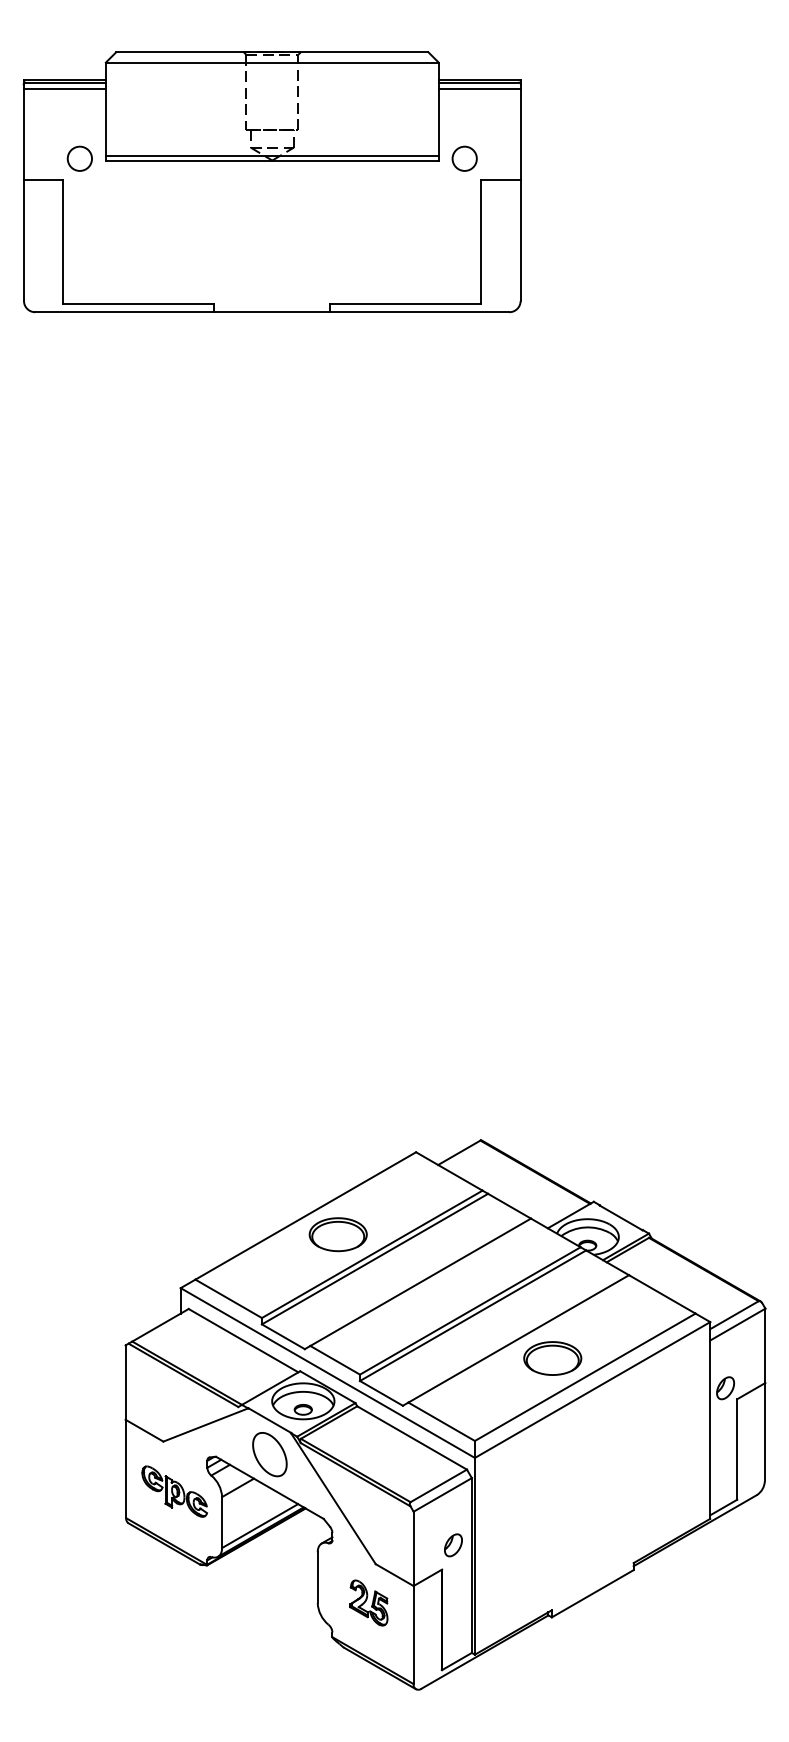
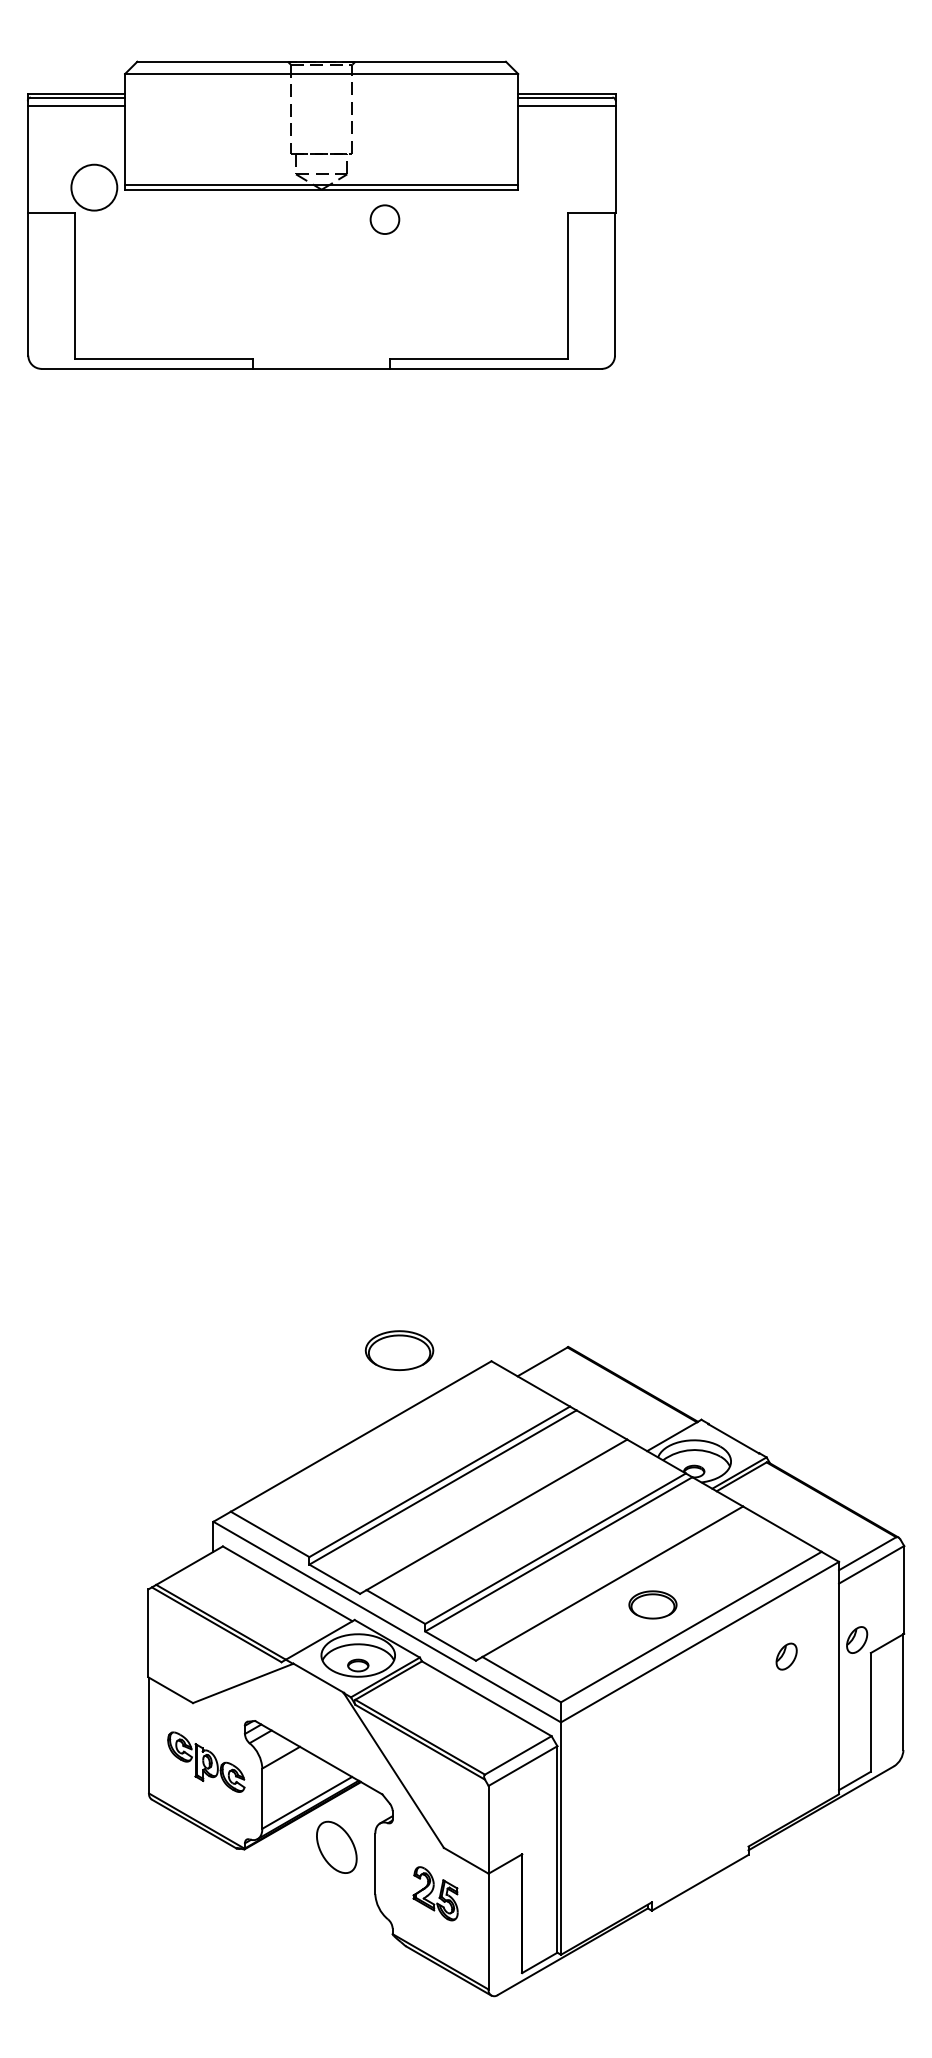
circle: (80, 158) -> (94, 187), size x1.6
circle: (464, 158) -> (384, 219), moved
part: (338, 1234) -> (399, 1350), moved
part: (552, 1358) -> (652, 1604), size x0.7
part: (269, 1453) -> (336, 1846), moved
part: (453, 1545) -> (786, 1656), moved

